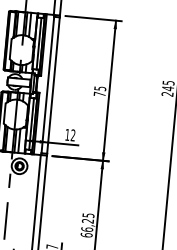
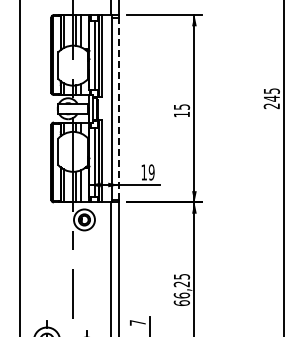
line: (53, 85) -> (119, 108), solid -> dashed
text: (99, 94) -> (181, 114), 75 -> 15
text: (73, 135) -> (151, 172), 12 -> 19

